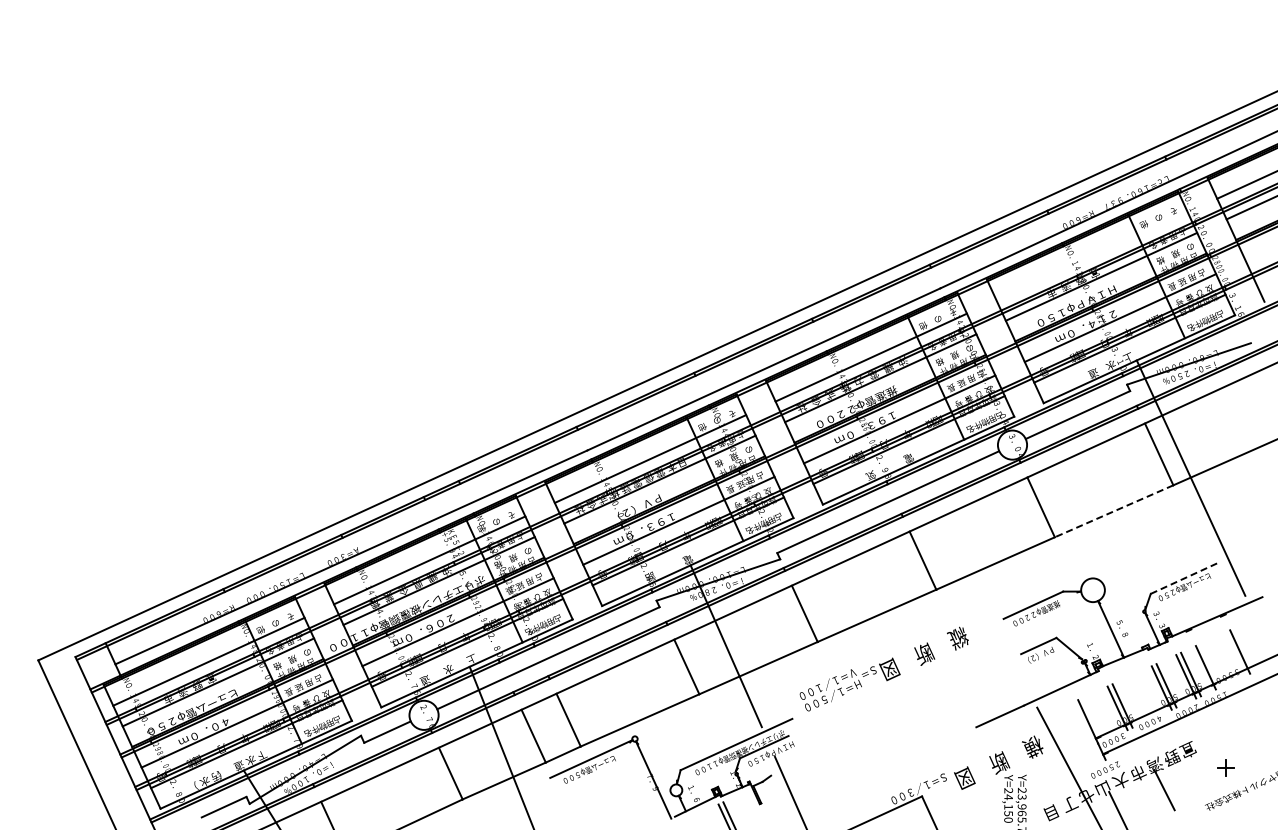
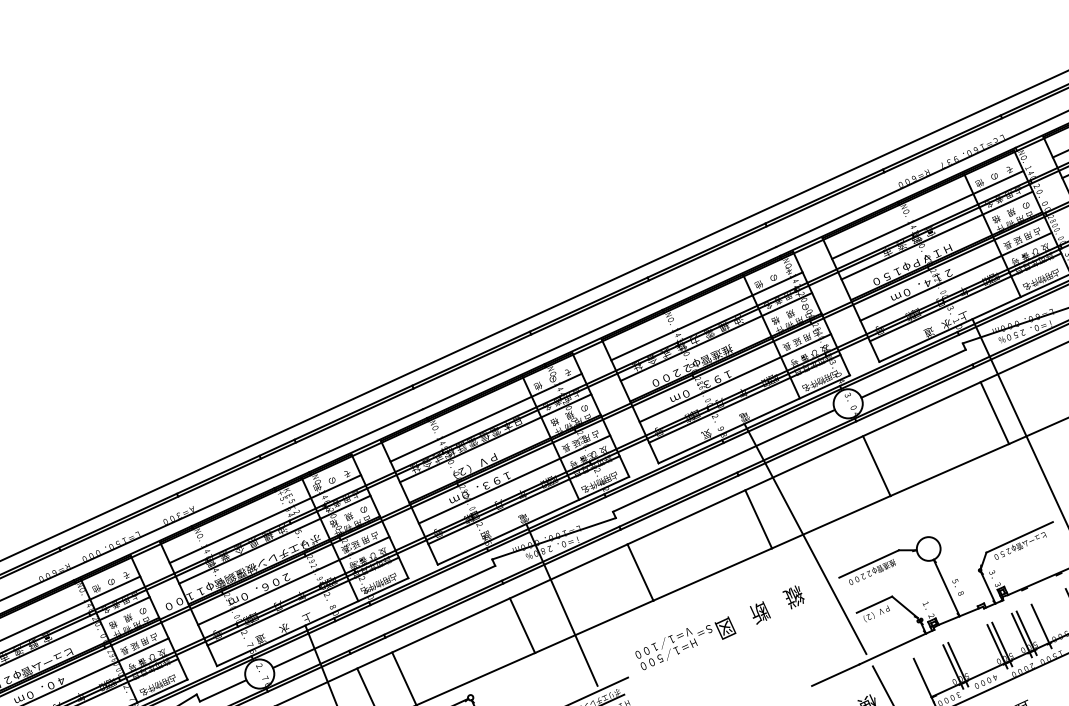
line: (1091, 256) -> (927, 215), added
line: (1114, 511) -> (950, 470), dashed -> solid
line: (1183, 578) -> (1019, 537), dashed -> solid
line: (969, 580) -> (805, 539), added

